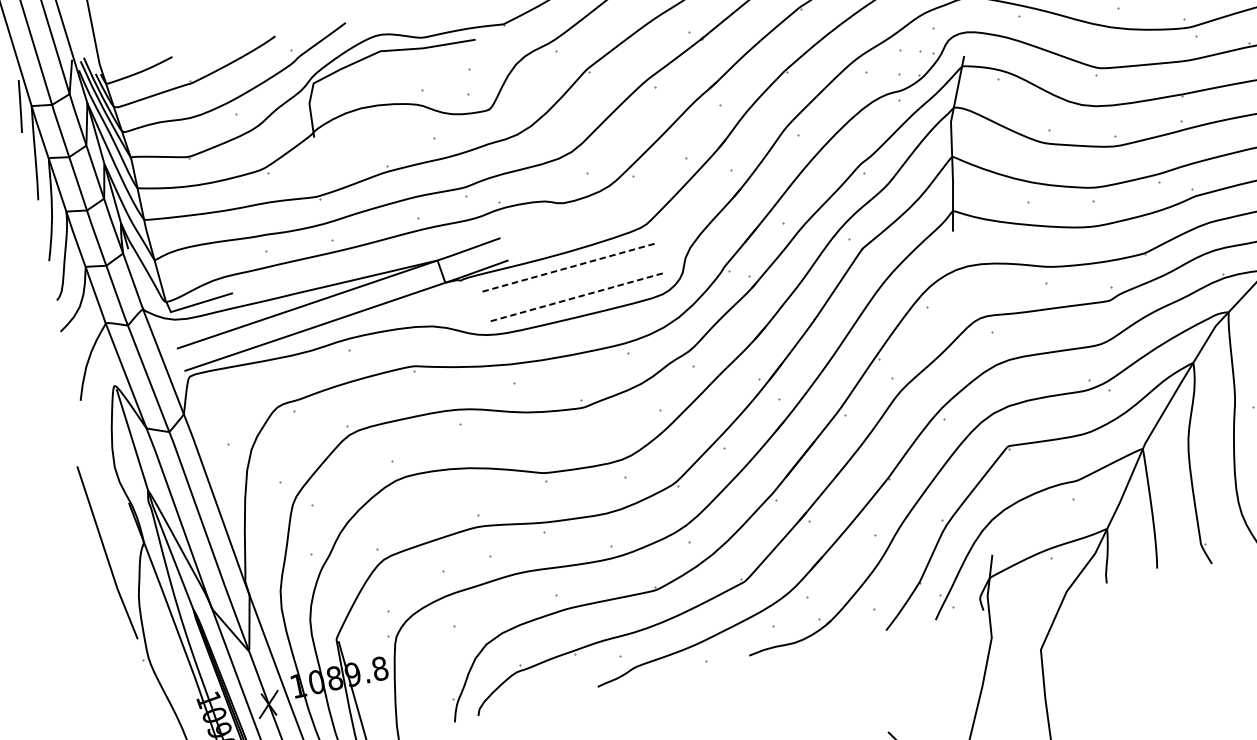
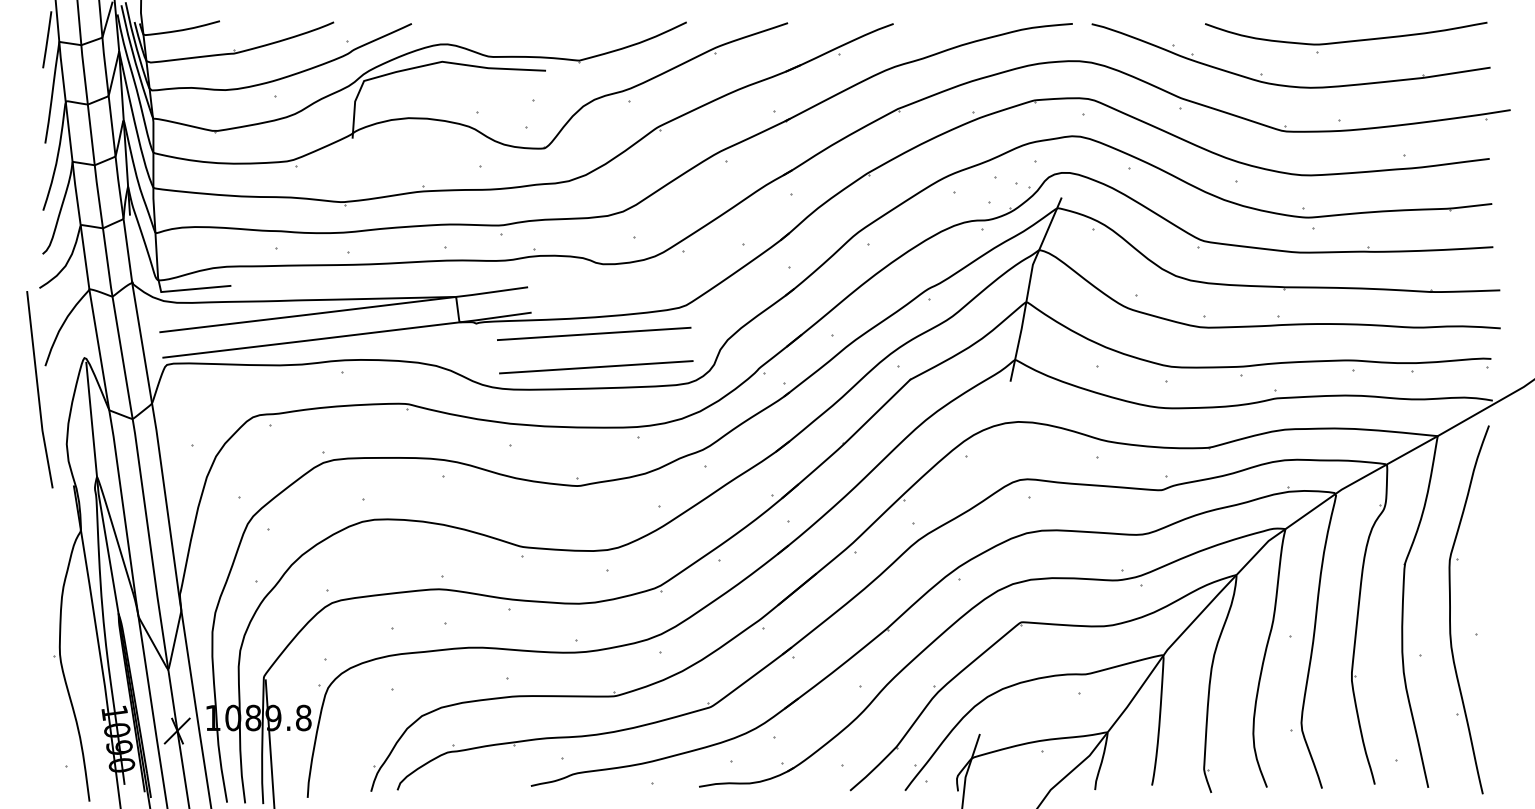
line: (569, 267) -> (594, 333), dashed -> solid
line: (577, 297) -> (596, 367), dashed -> solid
line: (106, 552) -> (38, 389), moved

